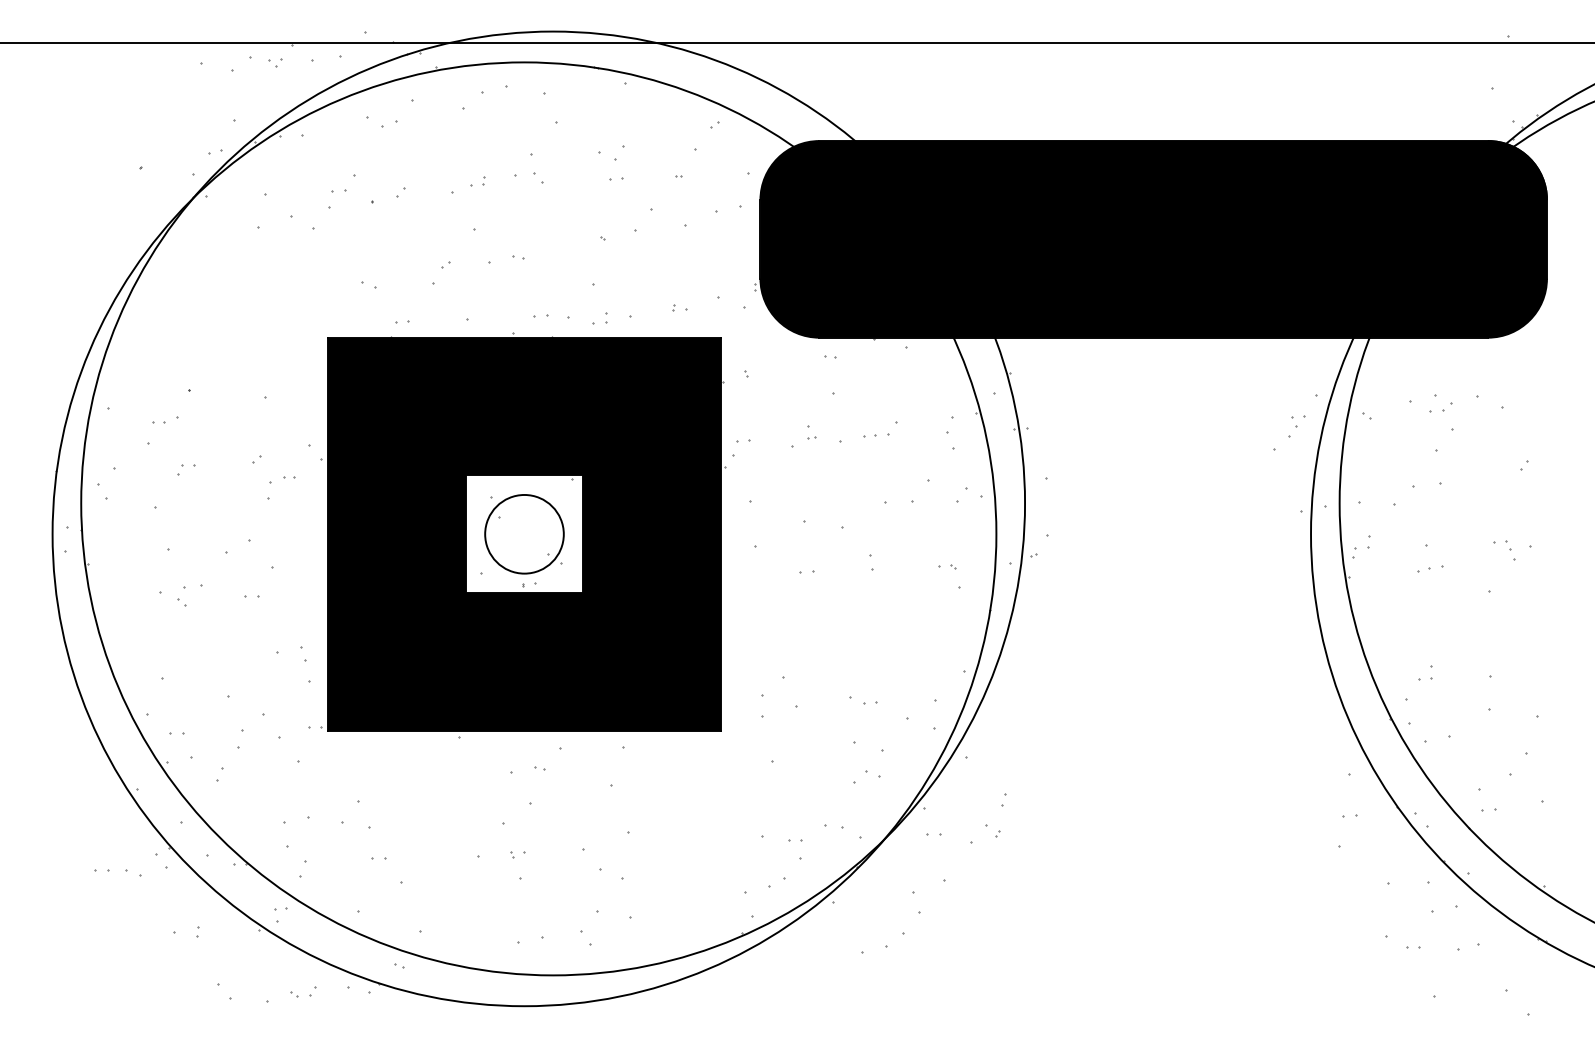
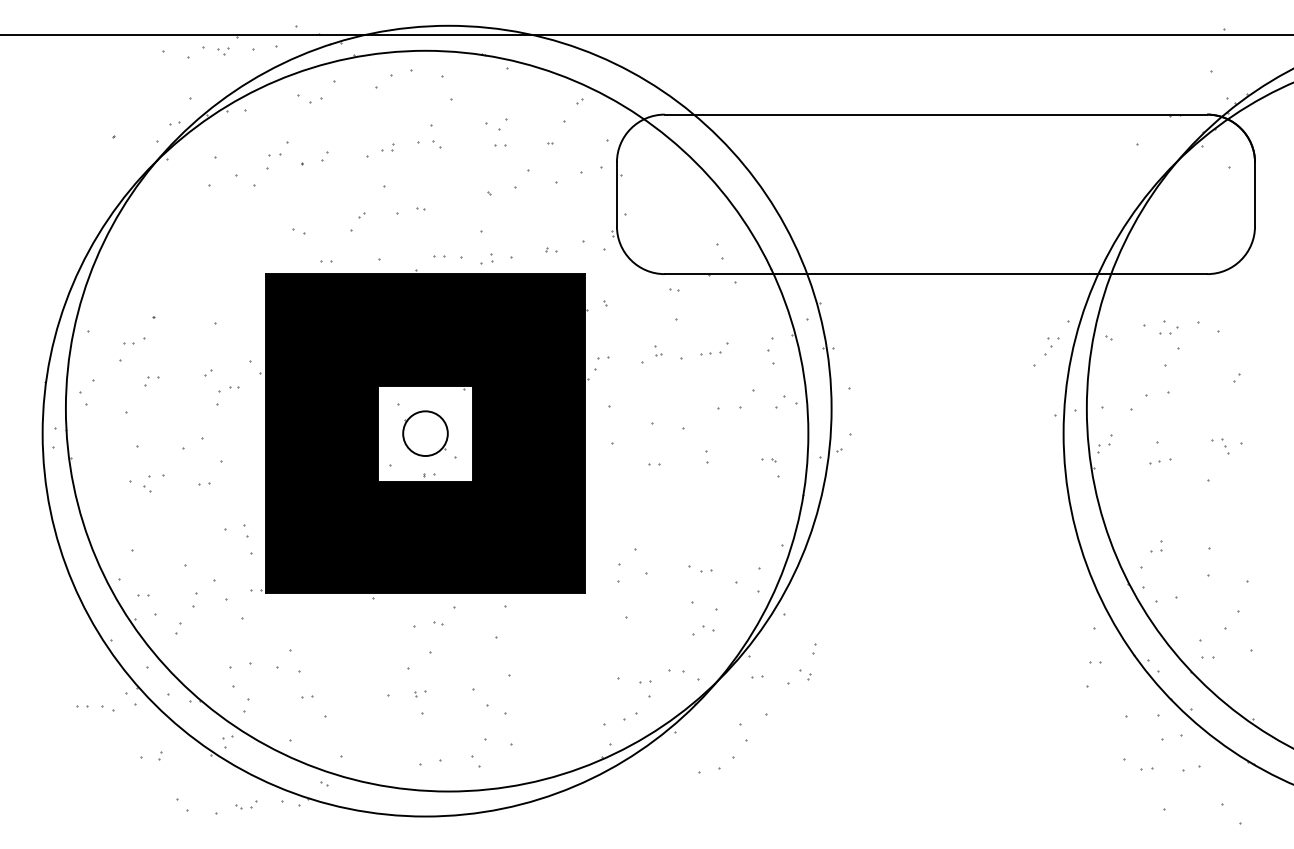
fill: (1153, 239) -> (935, 194), removed
circle: (524, 533) -> (425, 433), size x0.7

